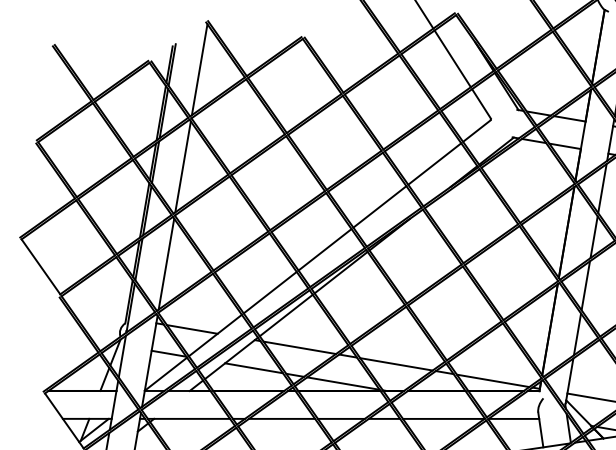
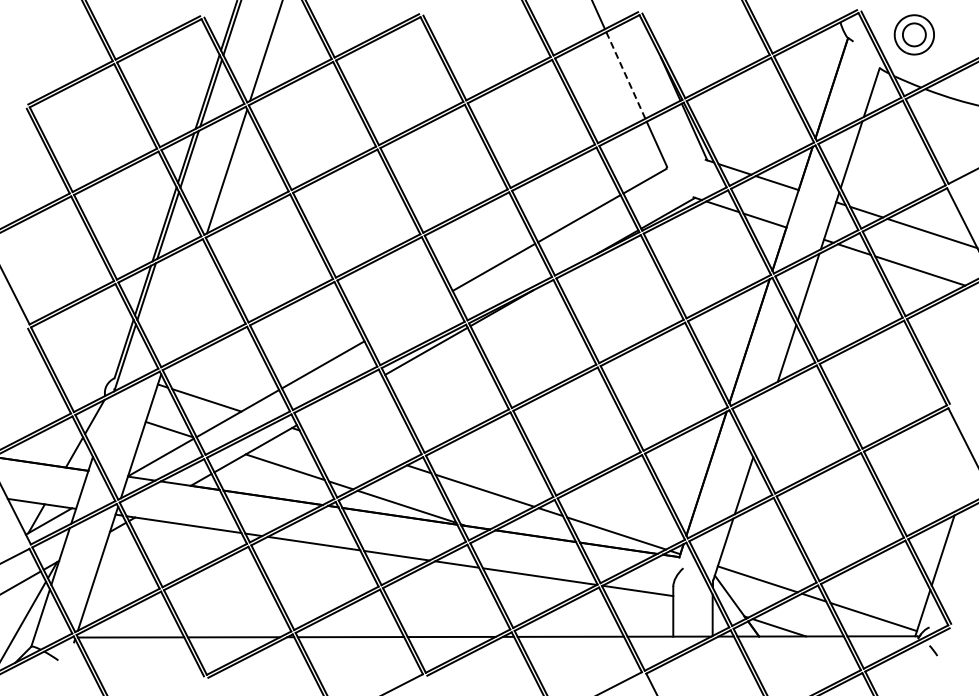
line: (452, 58) -> (625, 75), solid -> dashed
line: (324, 249) -> (408, 315), removed
line: (166, 263) -> (183, 303), removed
line: (585, 285) -> (765, 419), removed
line: (285, 315) -> (340, 399), removed
line: (299, 347) -> (353, 447), removed
line: (122, 356) -> (103, 423), removed

